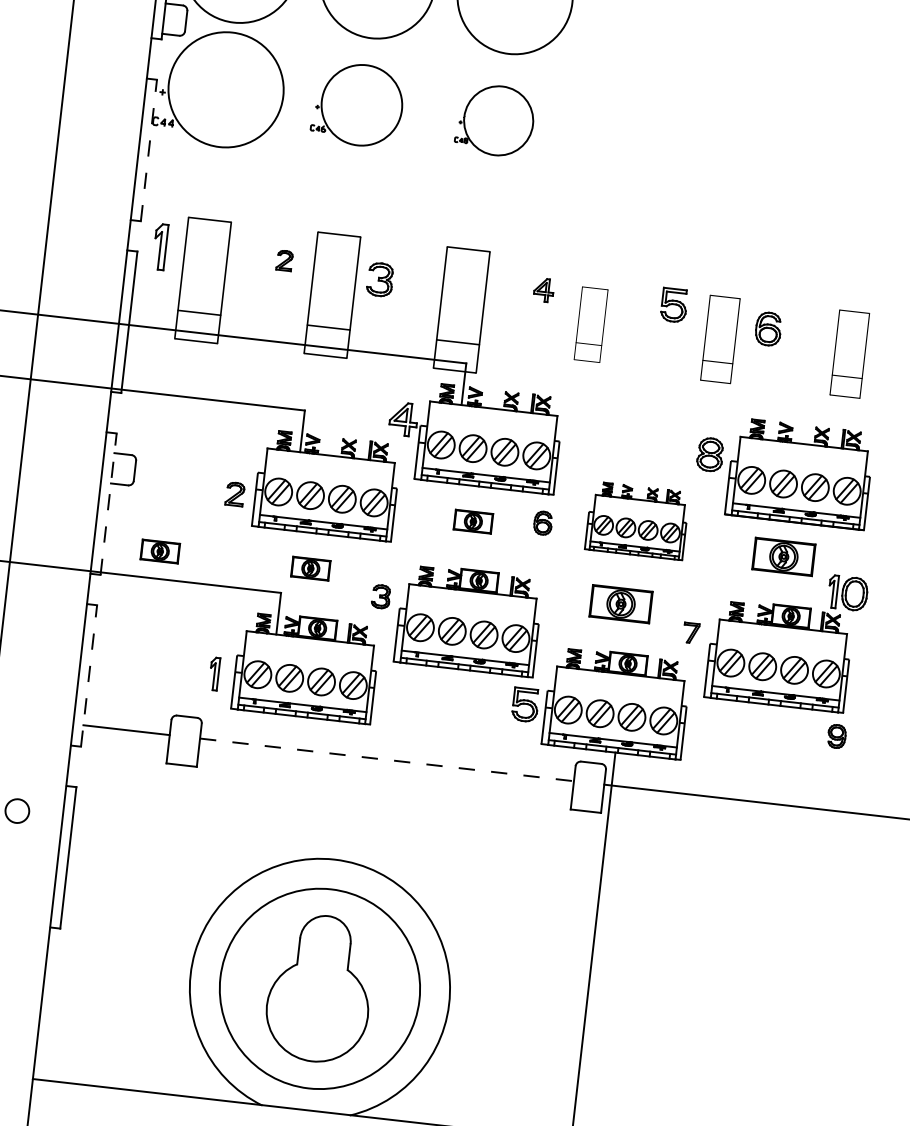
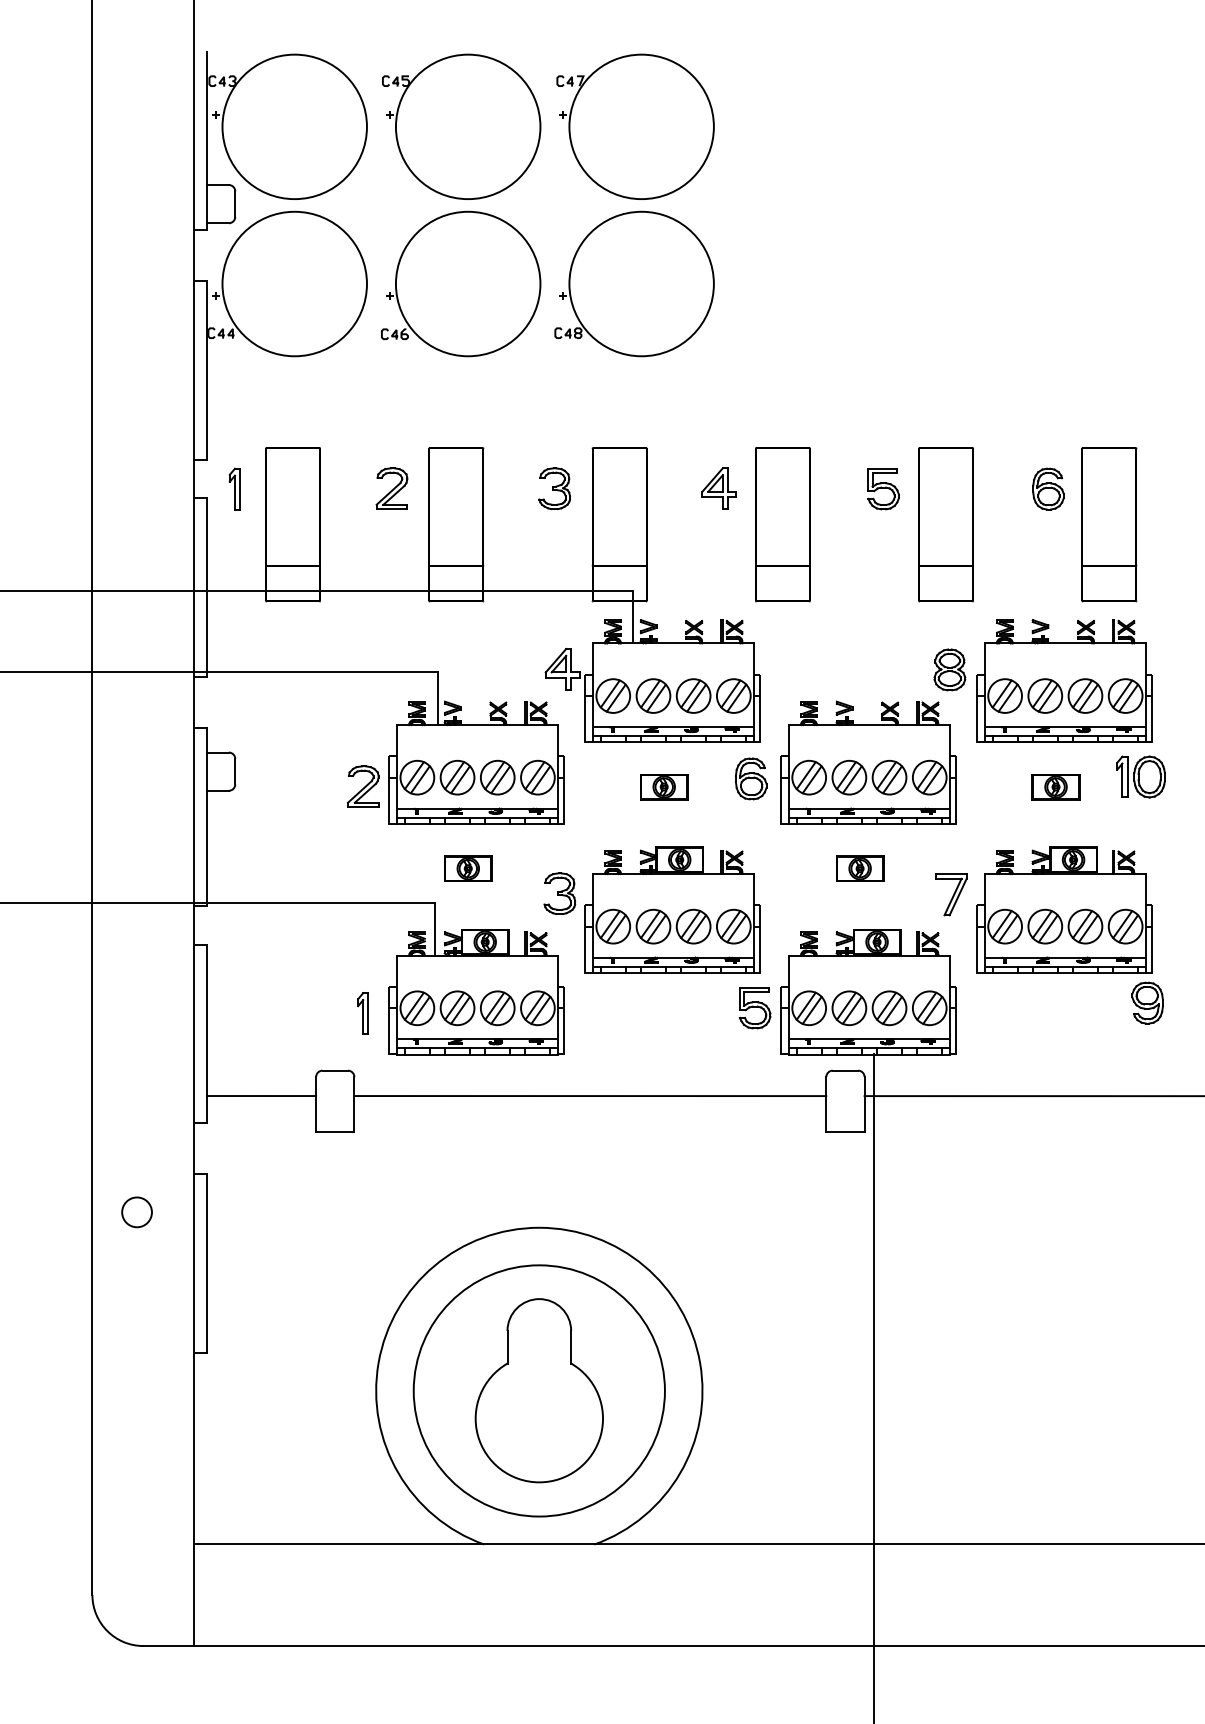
part: (358, 104) -> (461, 283), size x1.43
part: (495, 120) -> (634, 283), size x1.67
line: (149, 150) -> (207, 370), dashed -> solid
part: (159, 246) -> (234, 488), size x0.71
part: (284, 260) -> (391, 488), size x1.67
part: (380, 279) -> (554, 488), moved
part: (543, 290) -> (718, 488), size x1.43
part: (590, 324) -> (782, 524), size x1.67
part: (768, 328) -> (1048, 488), moved
part: (719, 339) -> (945, 524), size x1.43
part: (849, 353) -> (1109, 524), size x1.43
part: (235, 494) -> (363, 786), size x1.43
line: (108, 503) -> (207, 816), dashed -> solid
part: (637, 520) -> (868, 762), size x1.43
part: (543, 522) -> (751, 778), size x1.43
part: (160, 551) -> (278, 868), removed
part: (783, 557) -> (1055, 787), size x0.62
part: (847, 592) -> (1140, 776), moved
part: (380, 596) -> (559, 893), size x1.43
part: (621, 603) -> (860, 868), size x0.62
part: (691, 632) -> (951, 894), size x1.67
line: (89, 675) -> (207, 1033), dashed -> solid
part: (836, 736) -> (1147, 1002), size x1.43
line: (387, 760) -> (590, 1096), dashed -> solid

